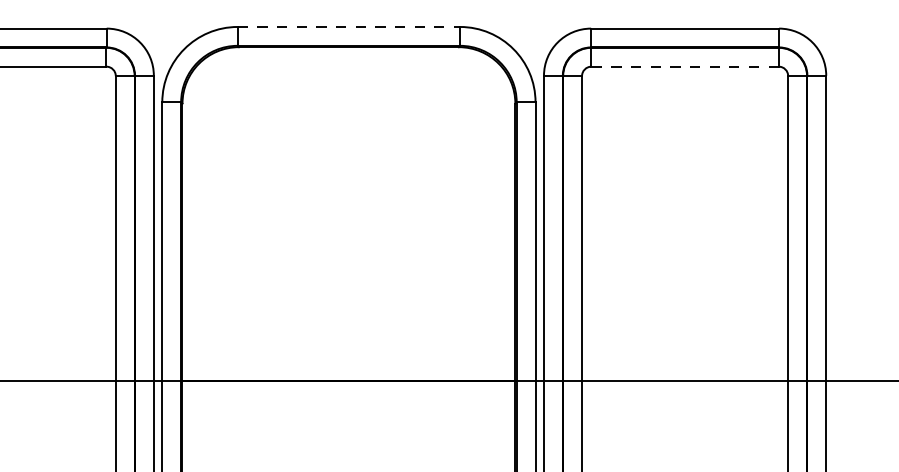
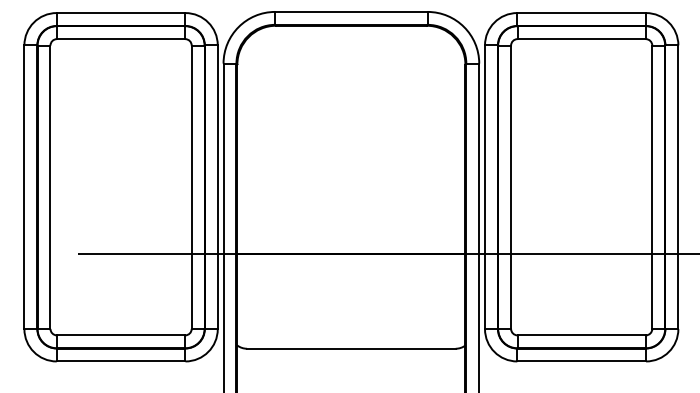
line: (349, 26) -> (351, 11), dashed -> solid
line: (684, 67) -> (581, 39), dashed -> solid

